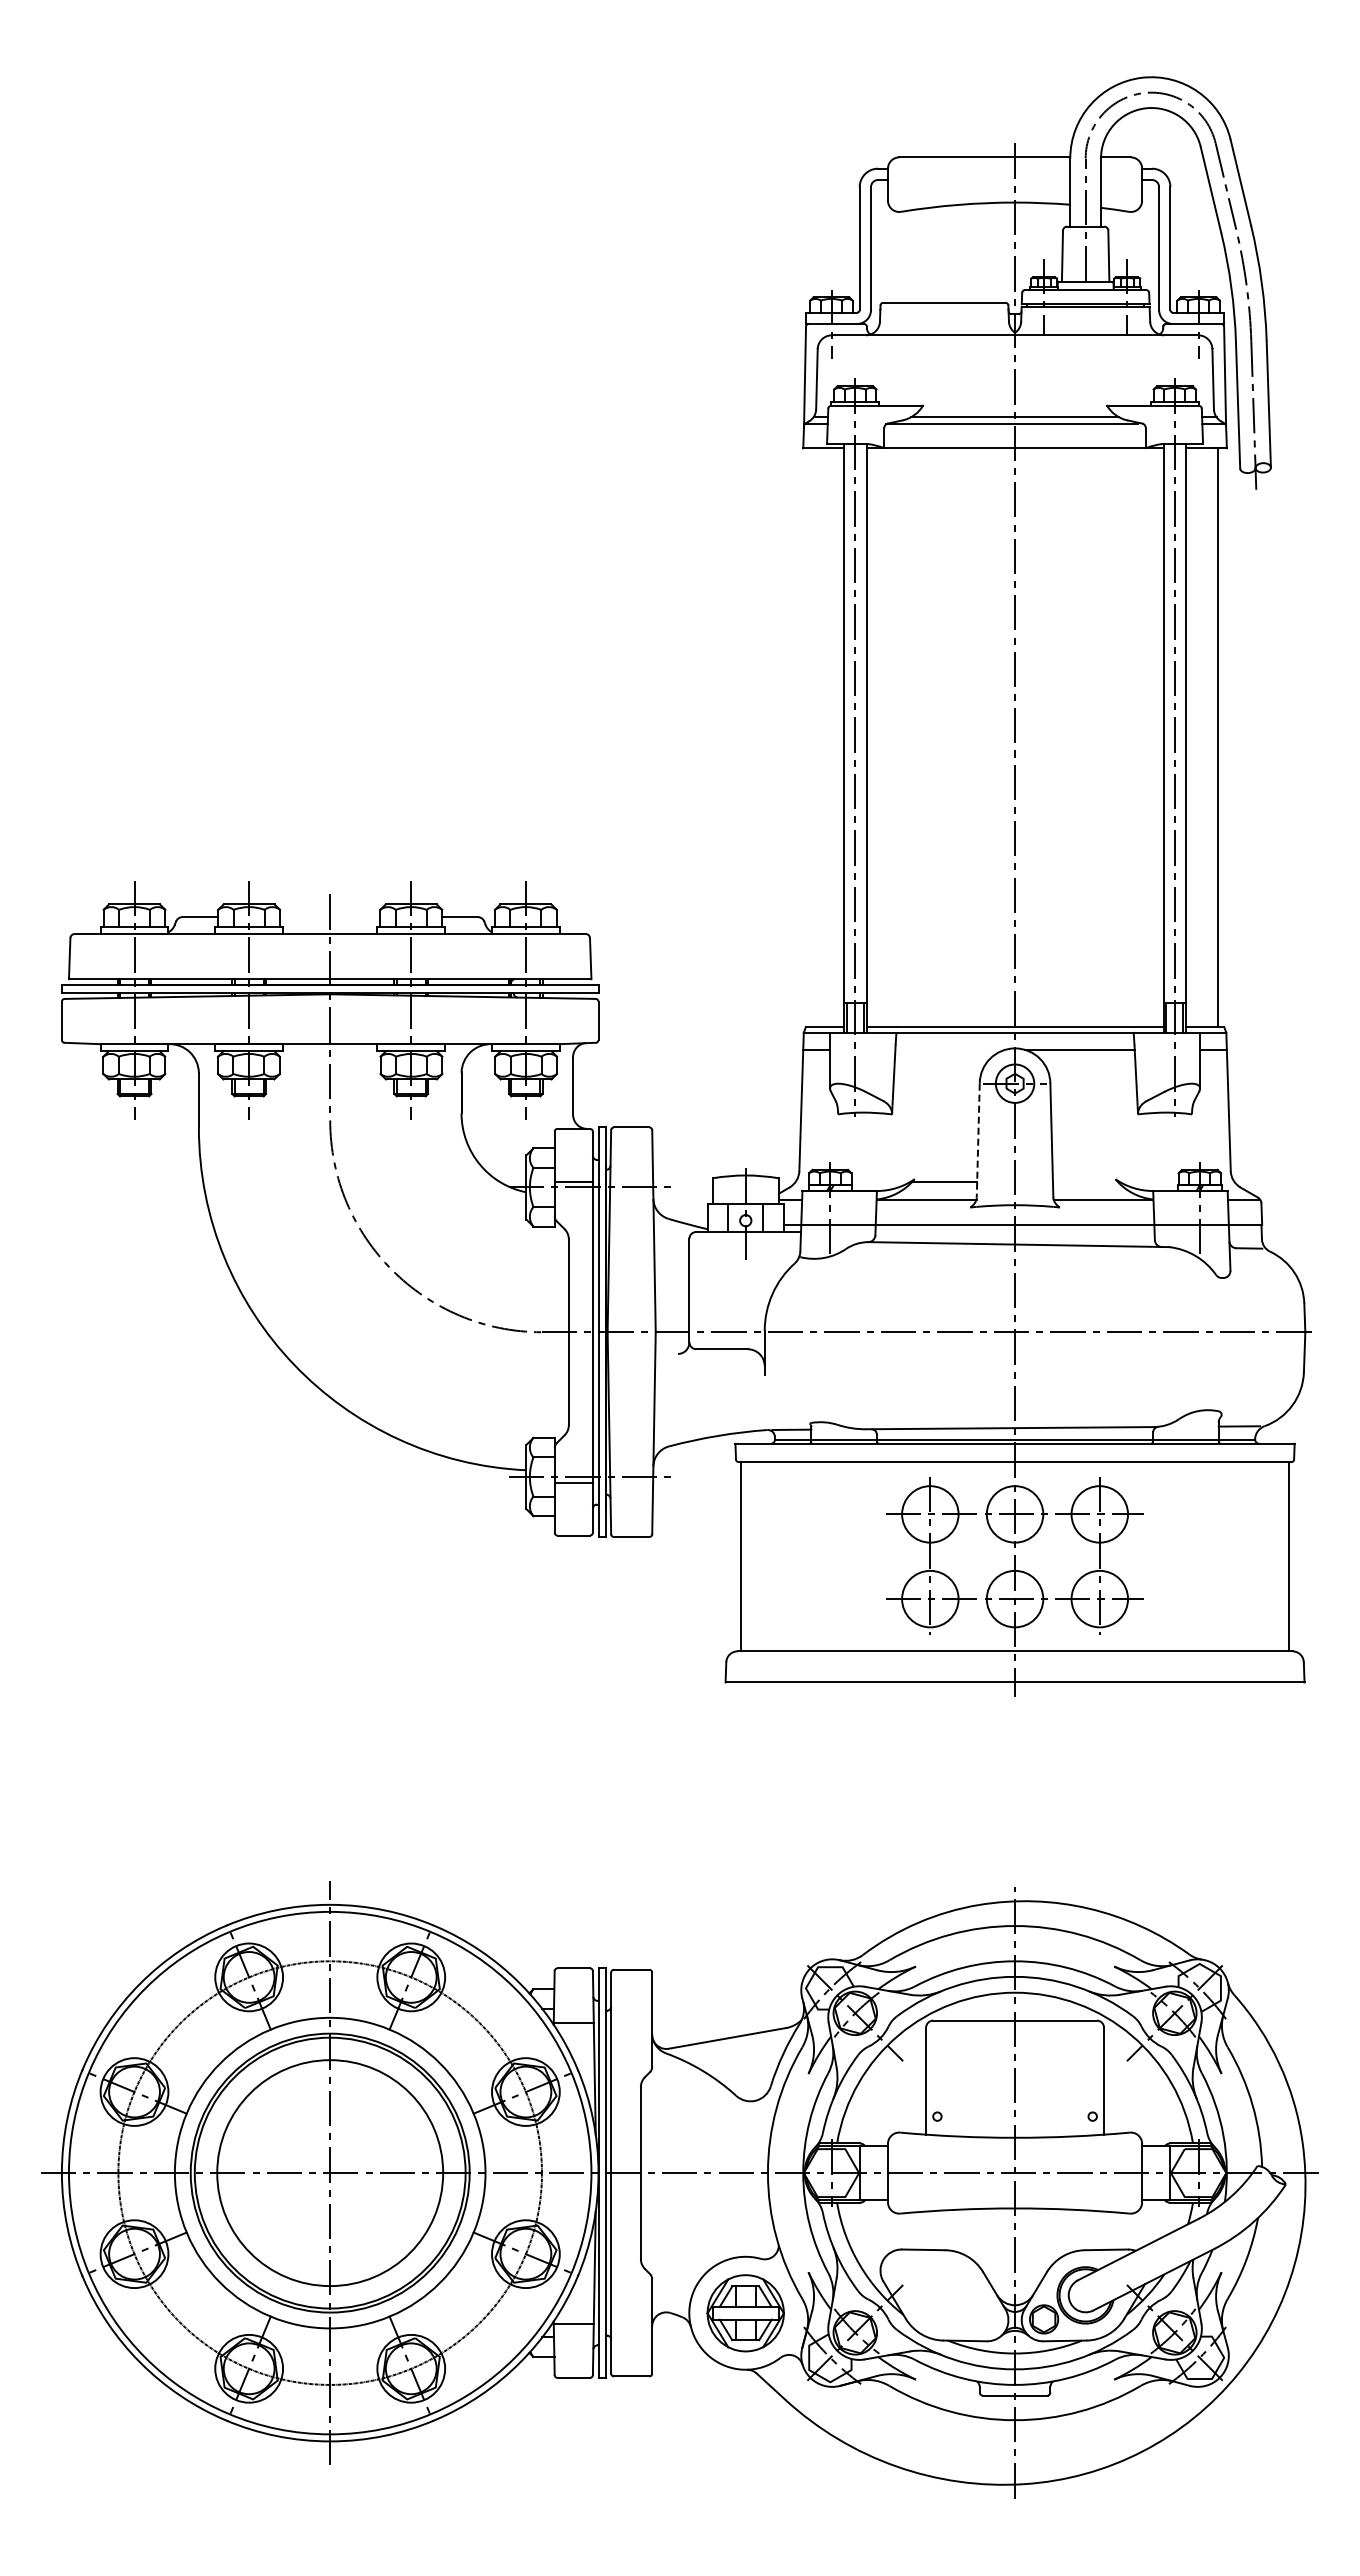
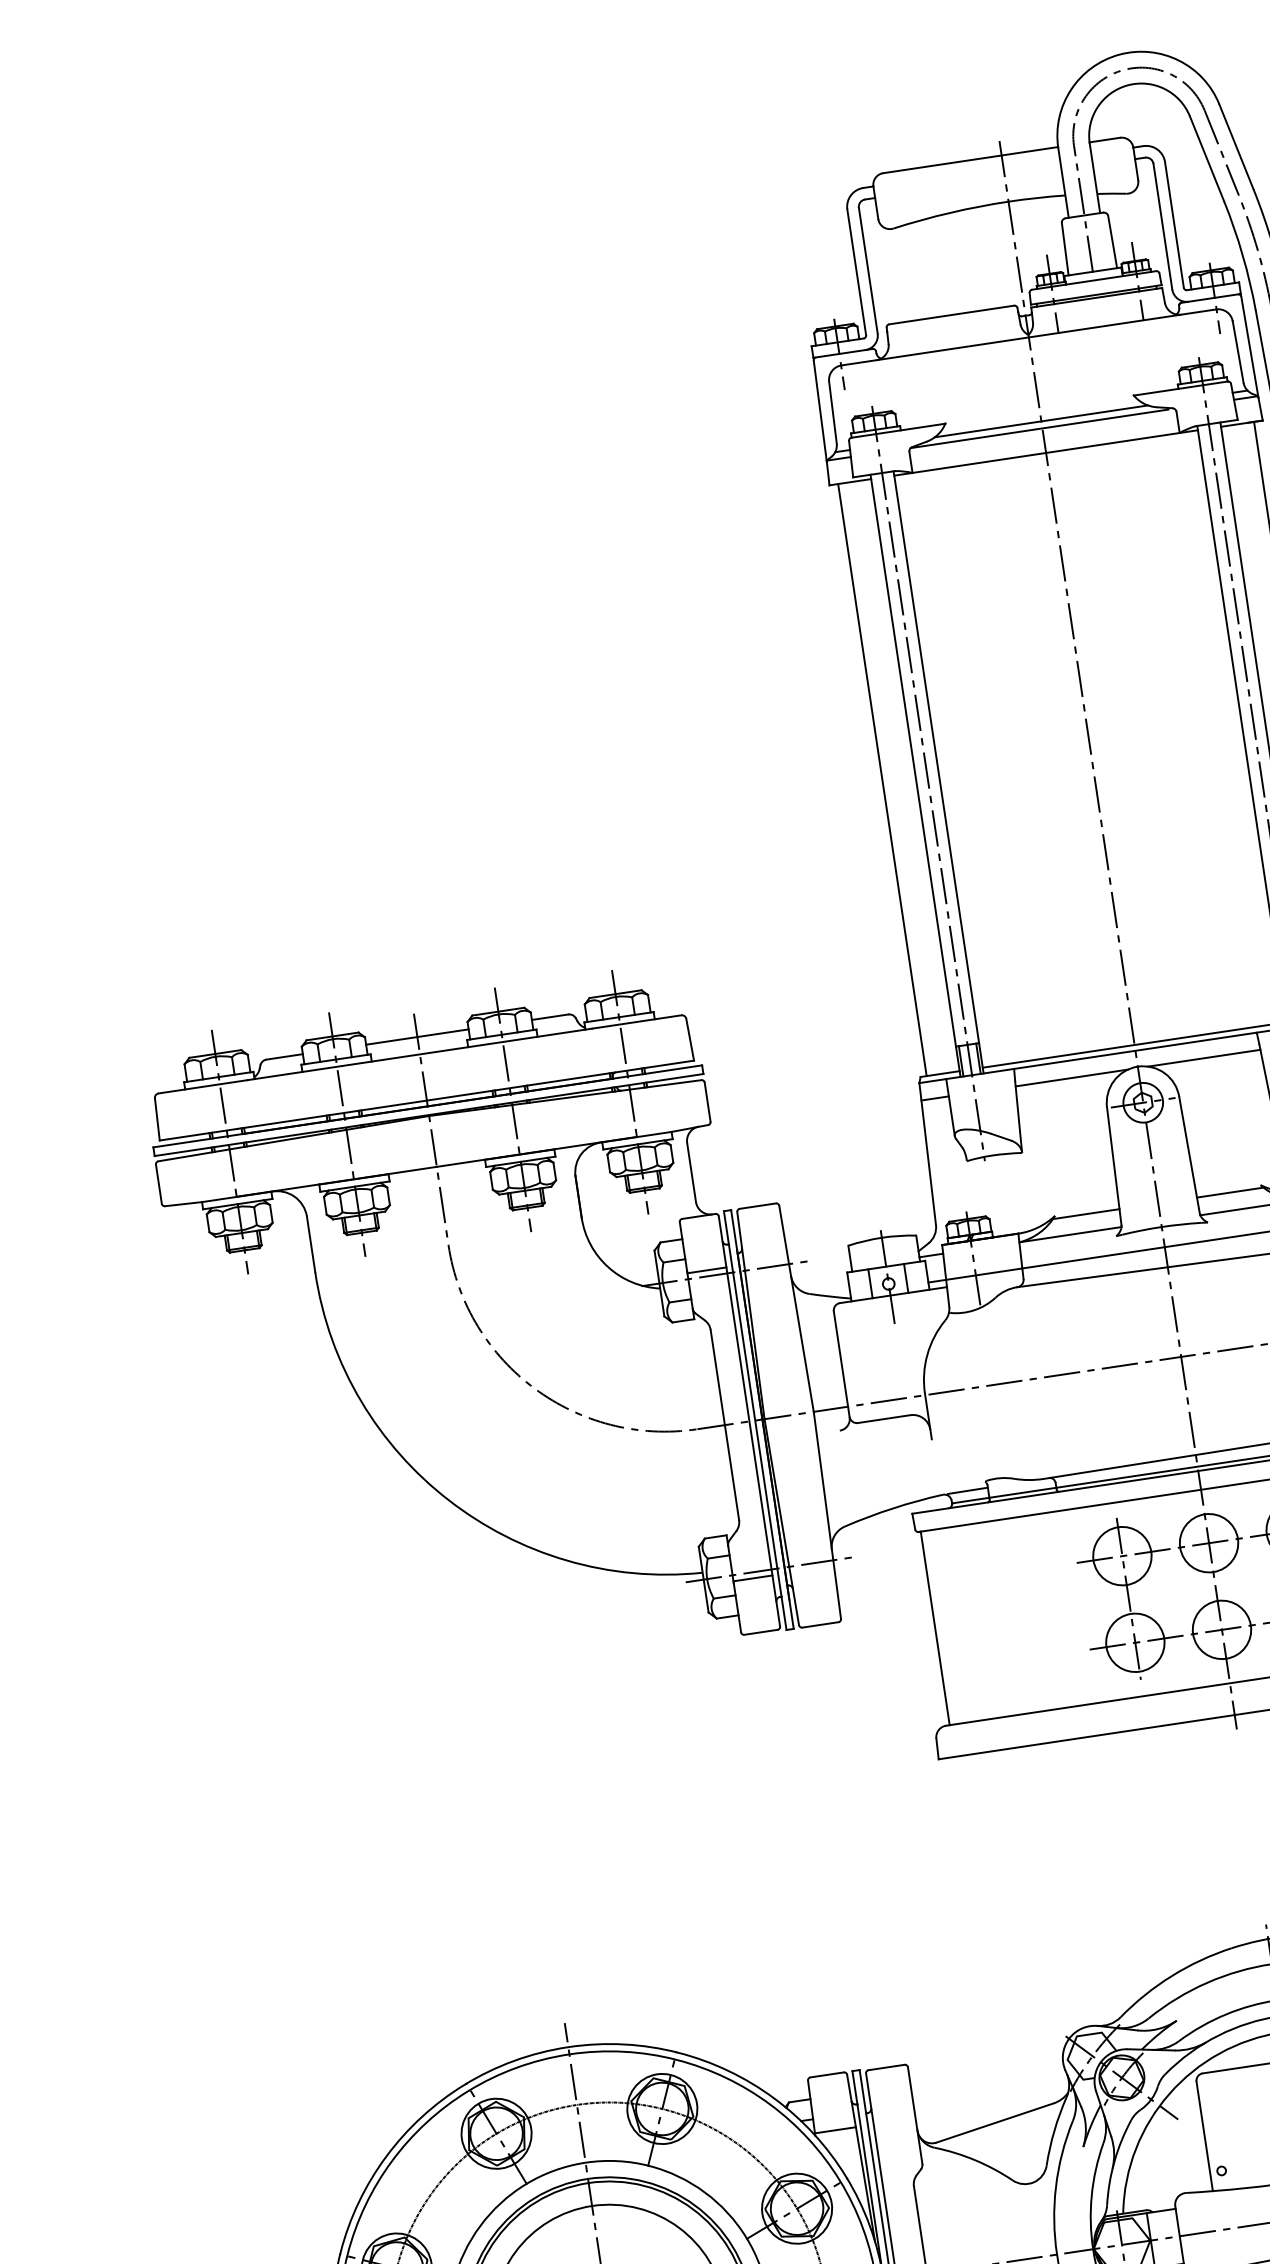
line: (811, 737) -> (882, 779), added
line: (330, 917) -> (417, 1037), added
line: (950, 1049) -> (1071, 1077), added
line: (978, 1140) -> (1114, 1166), dashed -> solid
line: (1085, 1182) -> (1230, 1193), added

